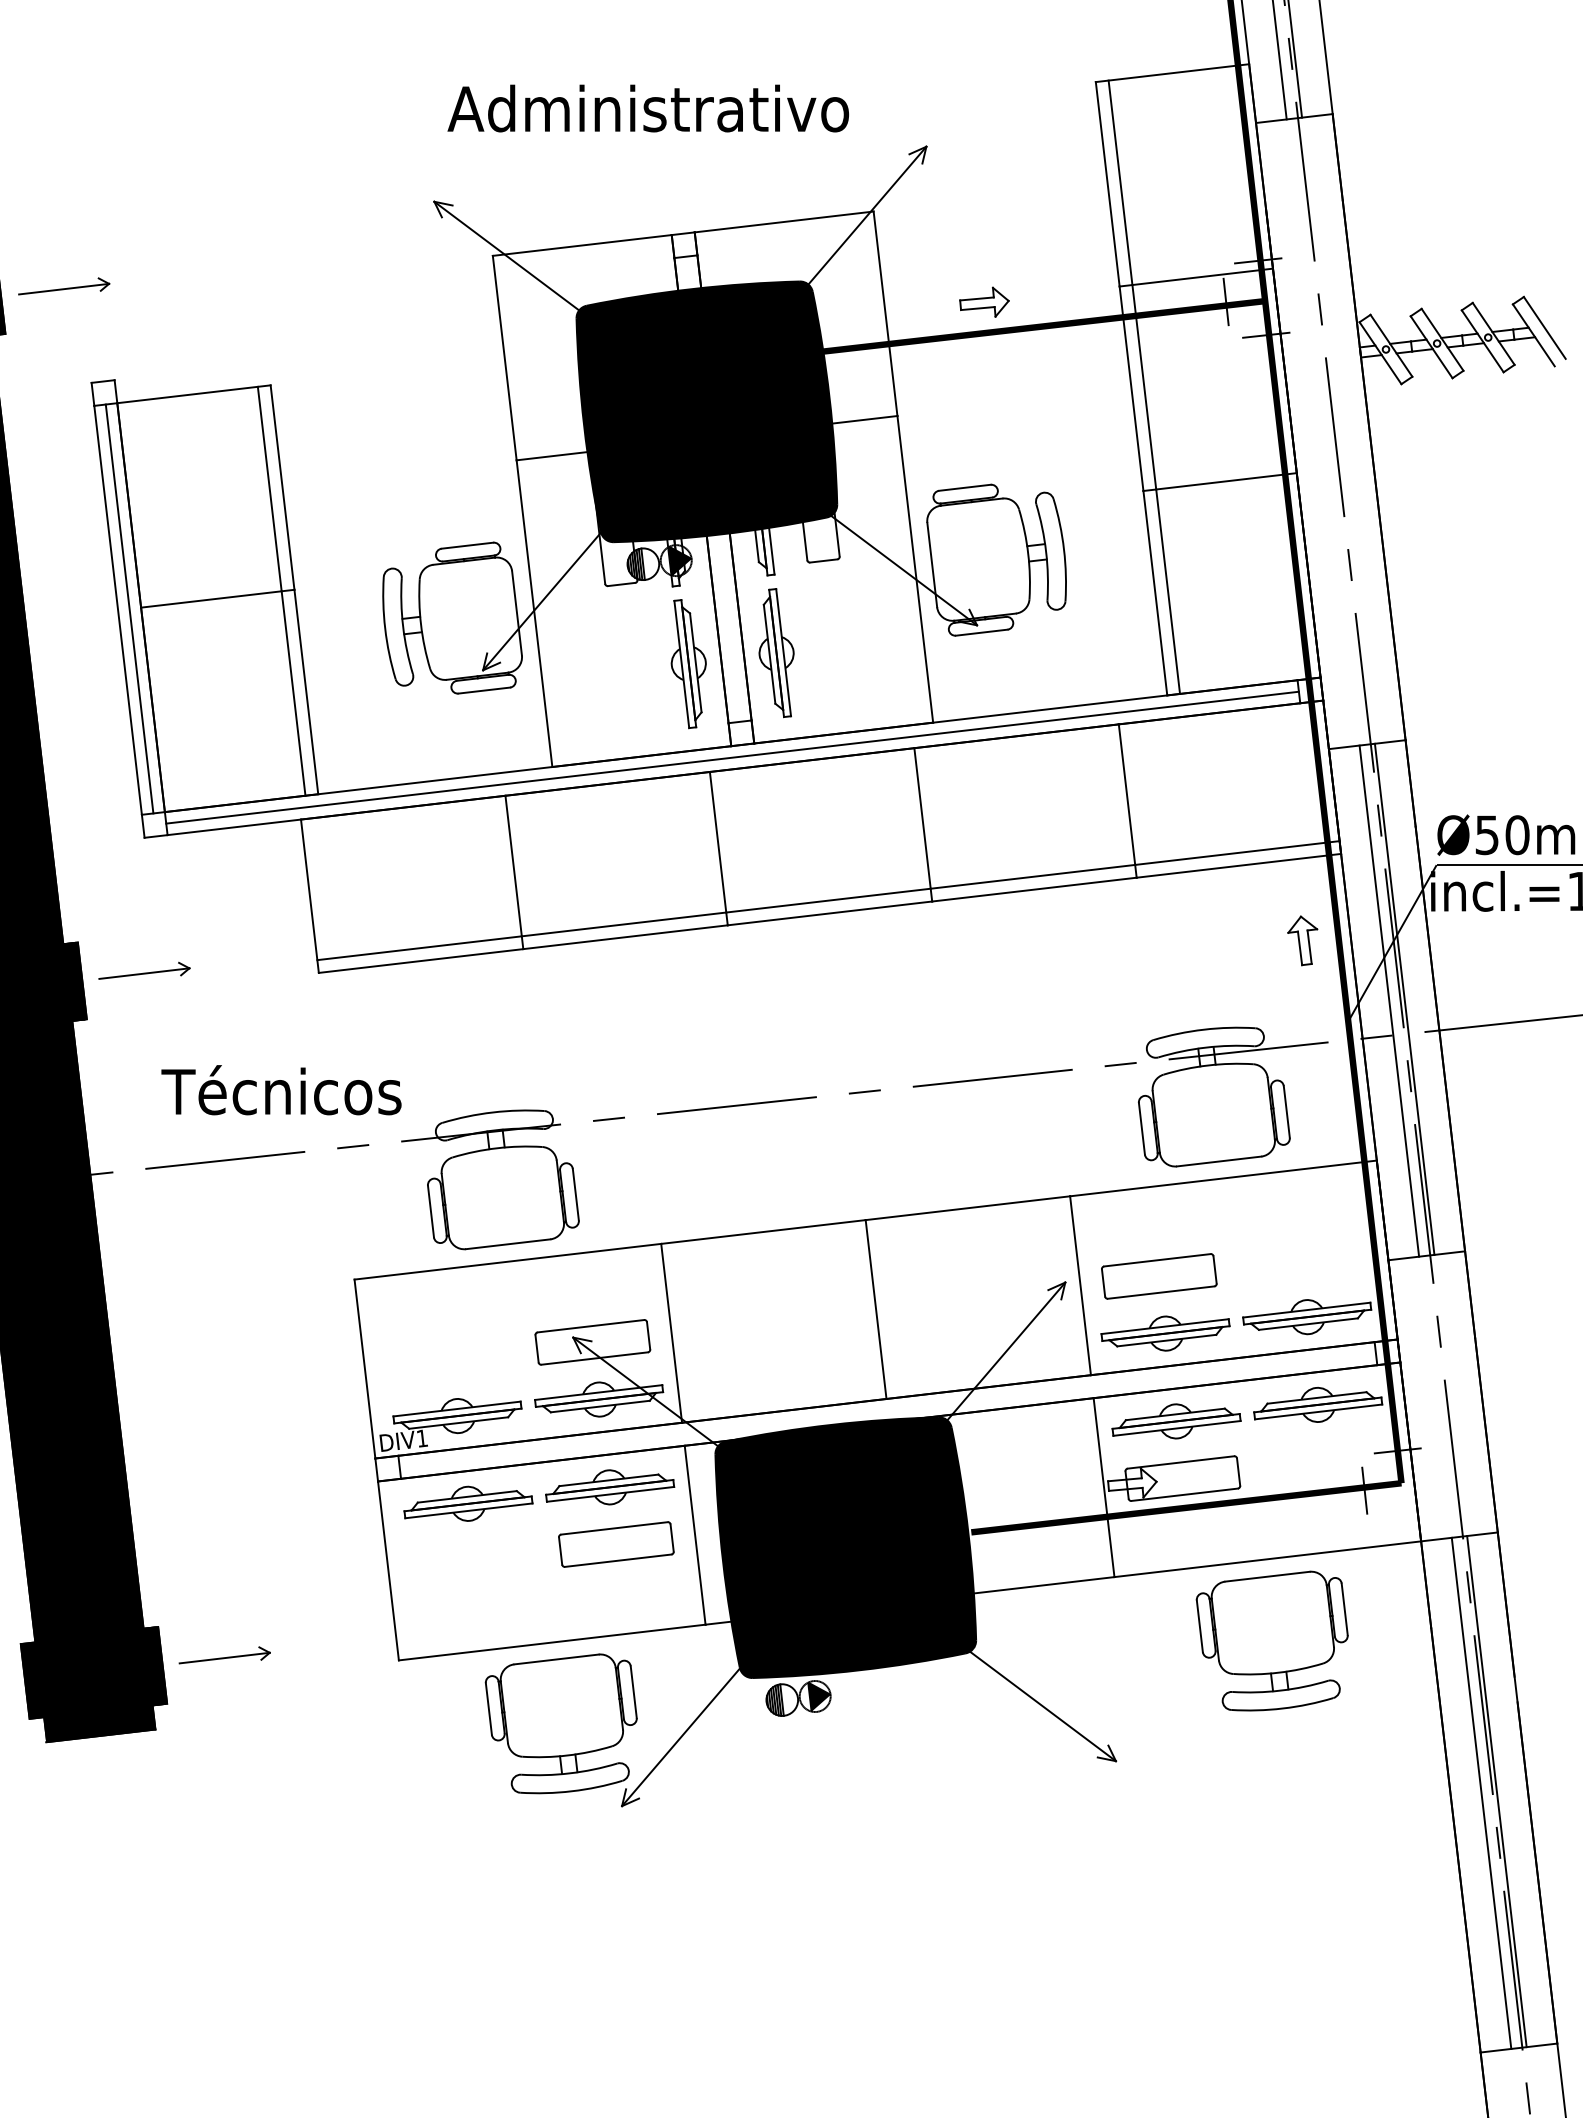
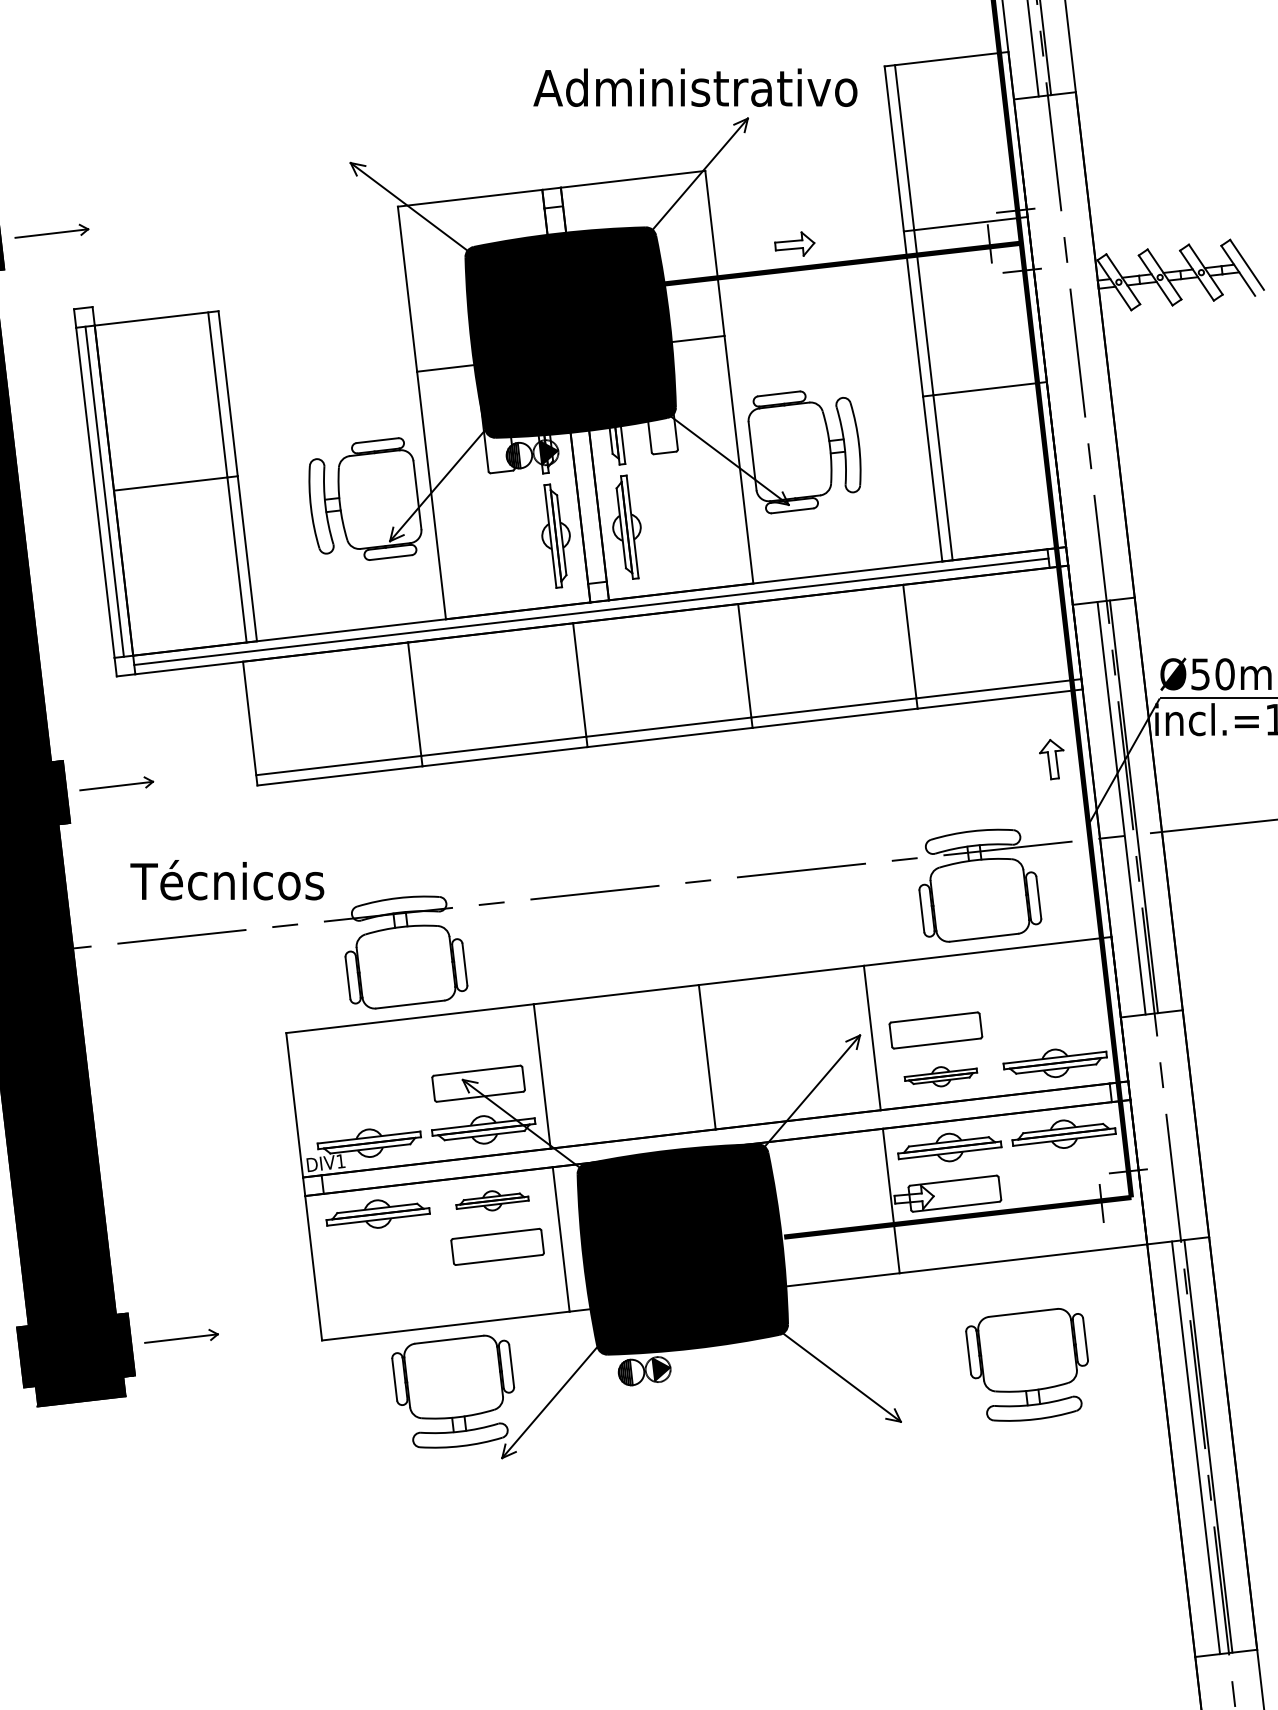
text: (648, 108) -> (695, 87), moved
part: (1164, 1333) -> (940, 1076), size x0.7
part: (610, 1487) -> (492, 1200), size x0.7
part: (1271, 1640) -> (1026, 1364), moved

